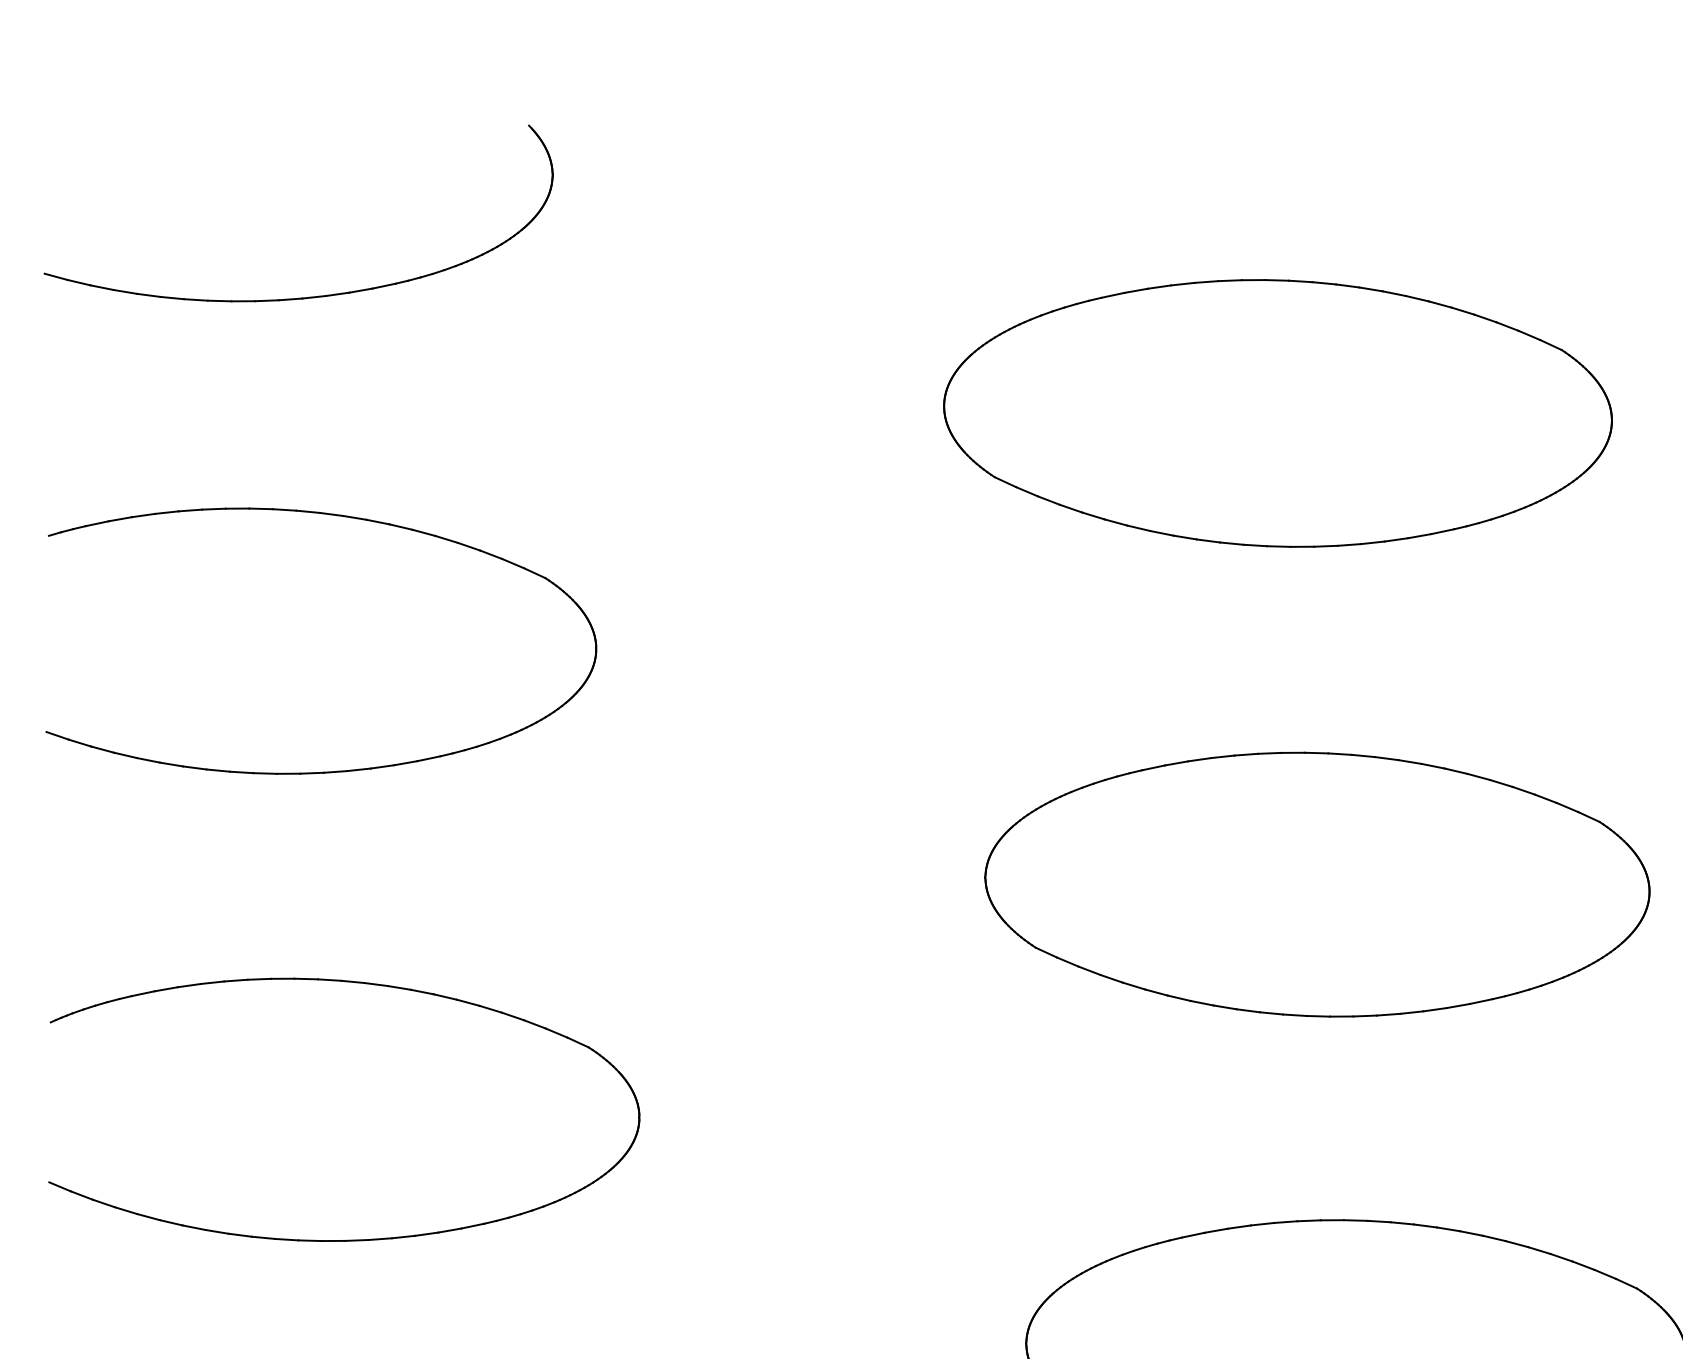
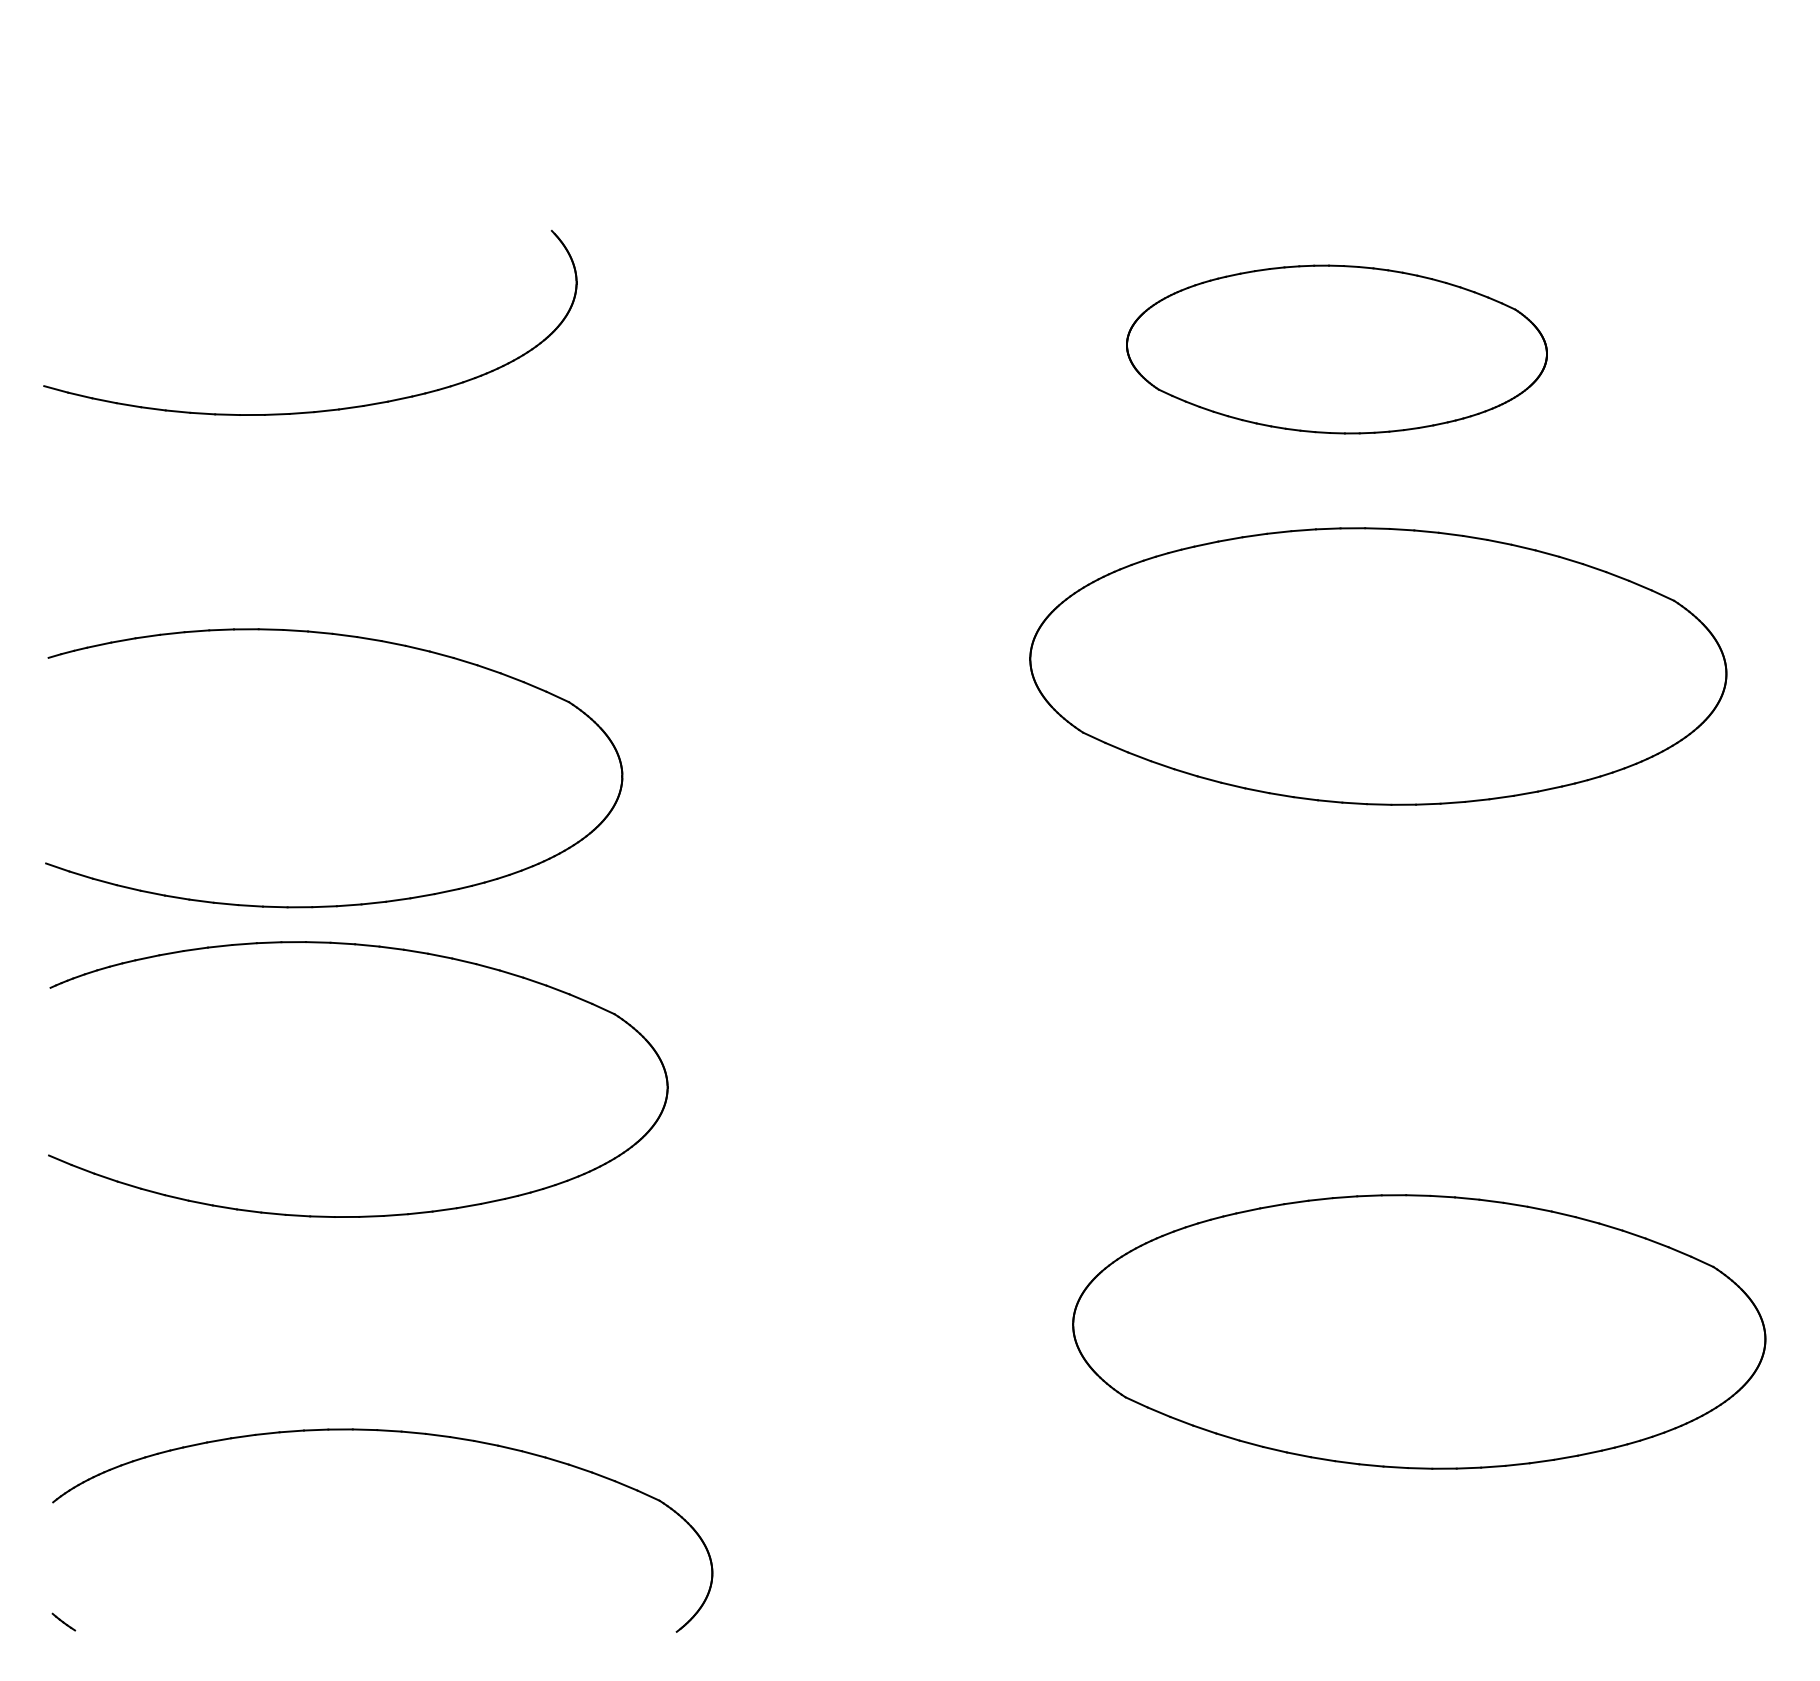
part: (305, 296) -> (317, 410), moved
part: (1277, 413) -> (1336, 349), size x0.6
part: (336, 516) -> (350, 637), moved
part: (1317, 884) -> (1378, 666), moved

